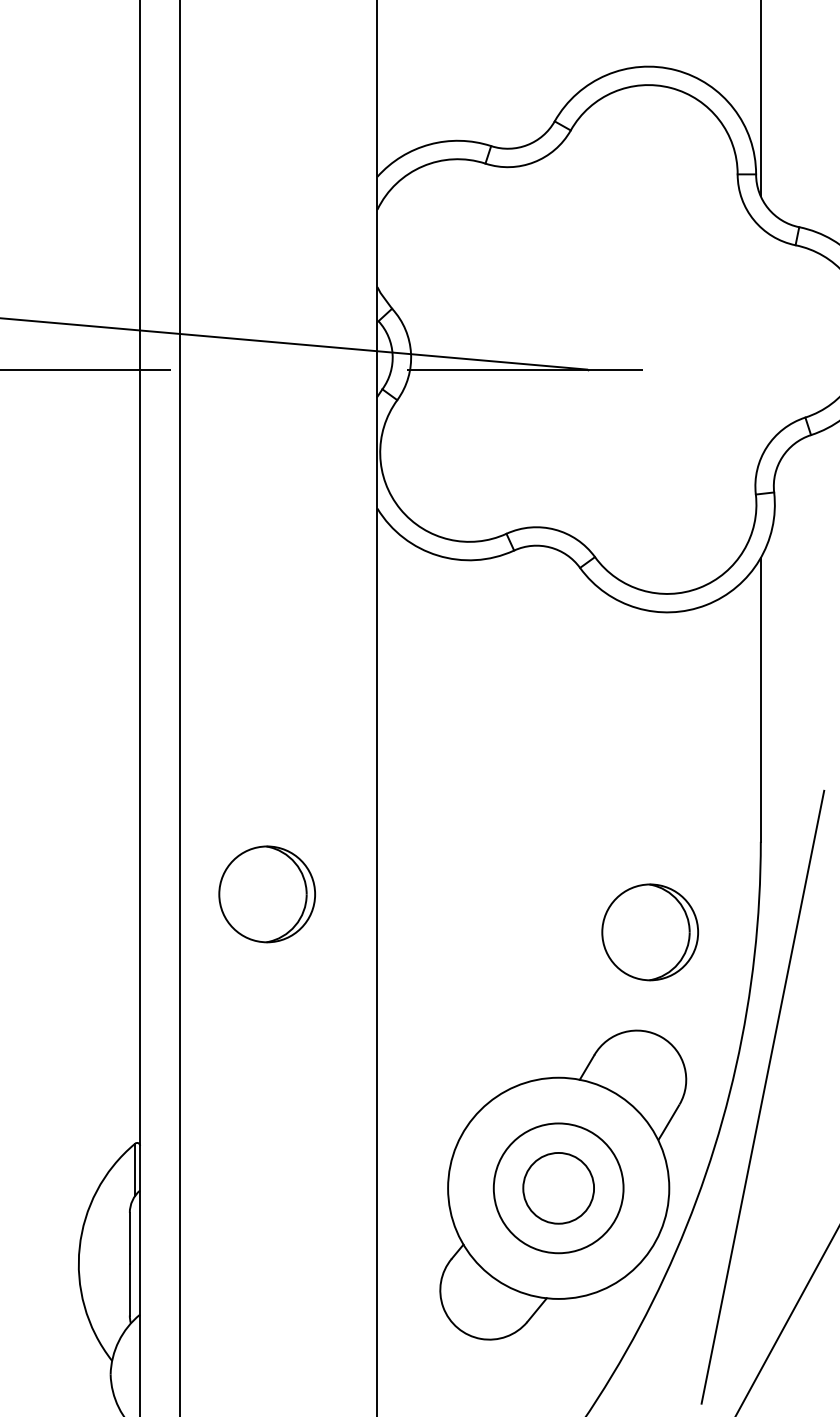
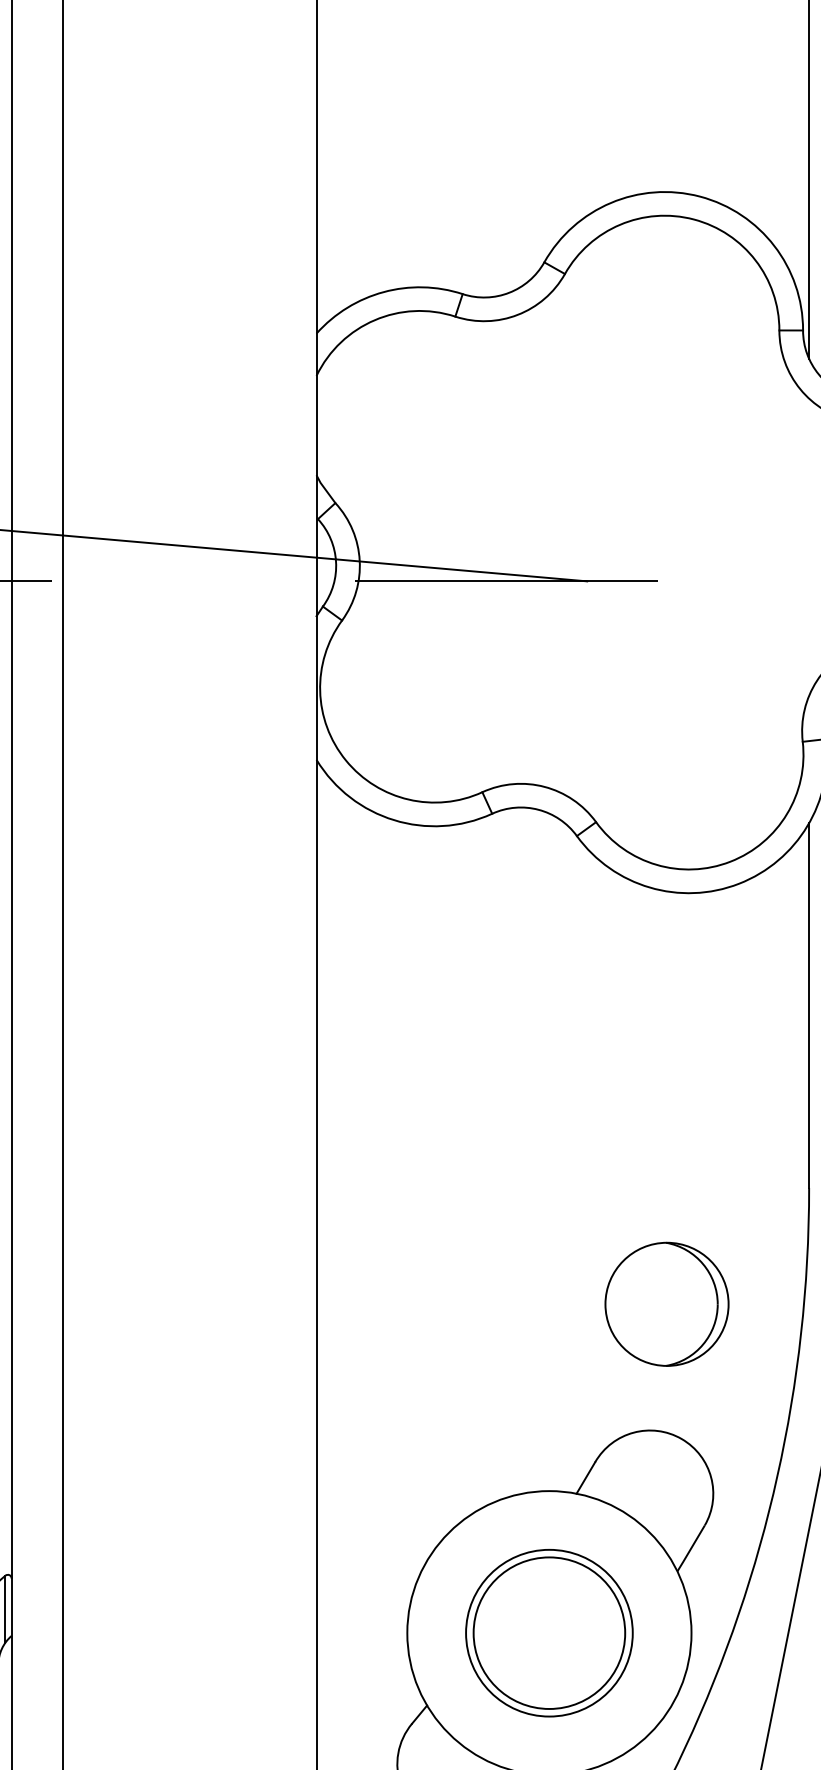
part: (266, 894) -> (174, 1255), removed
circle: (558, 1188) -> (549, 1633), size x1.67

